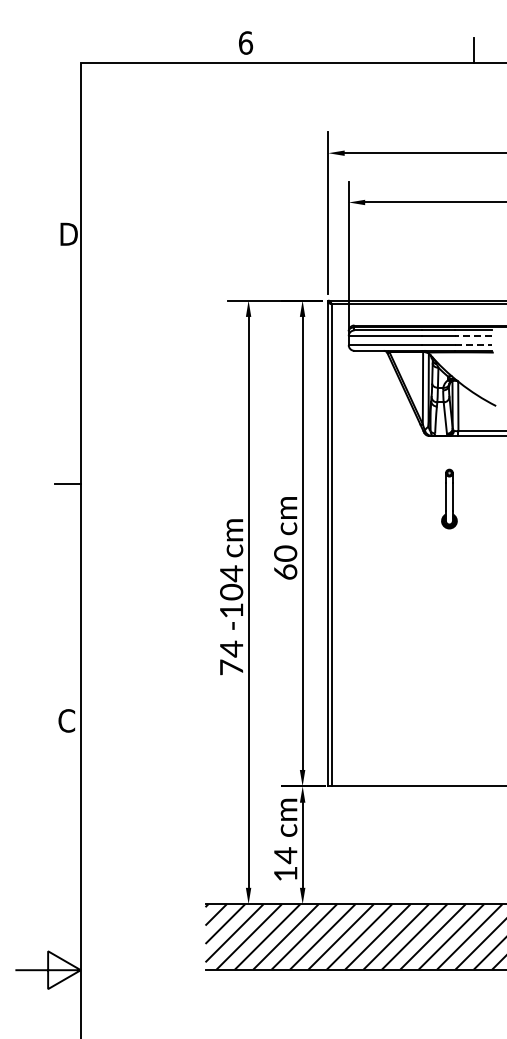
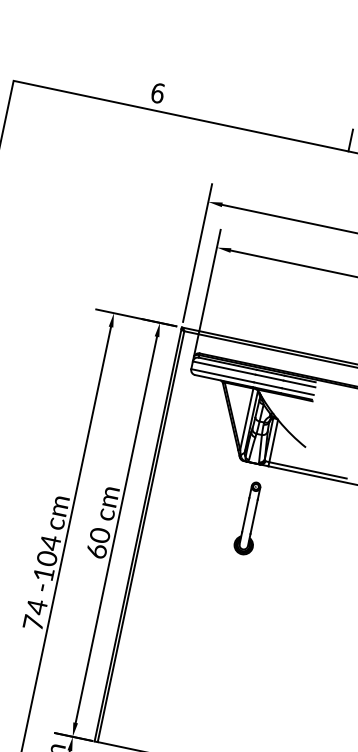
line: (473, 336) -> (299, 384), dashed -> solid
line: (473, 345) -> (297, 391), dashed -> solid
part: (449, 498) -> (249, 517), size x1.43

